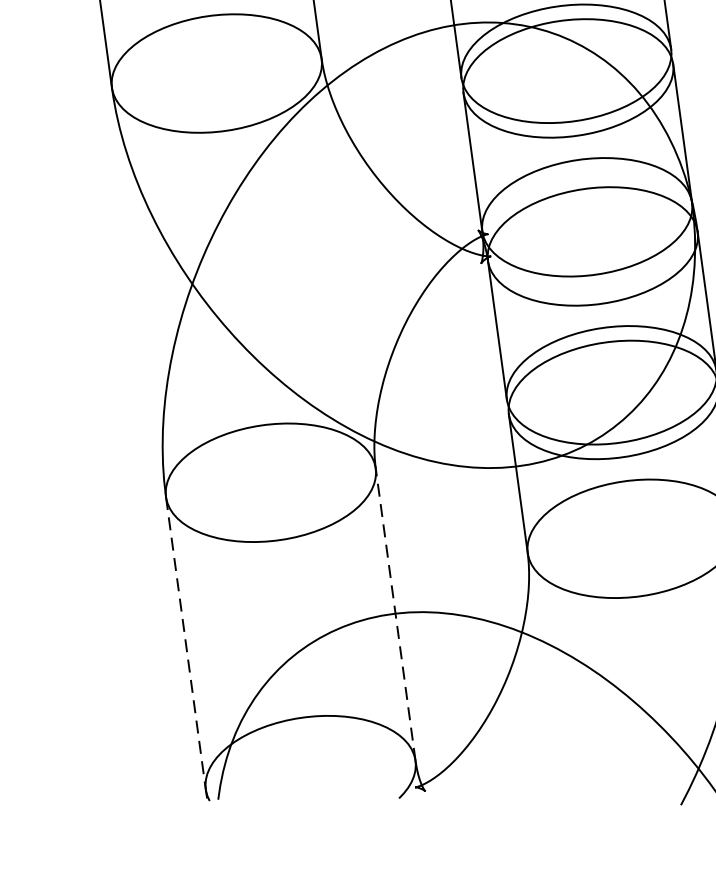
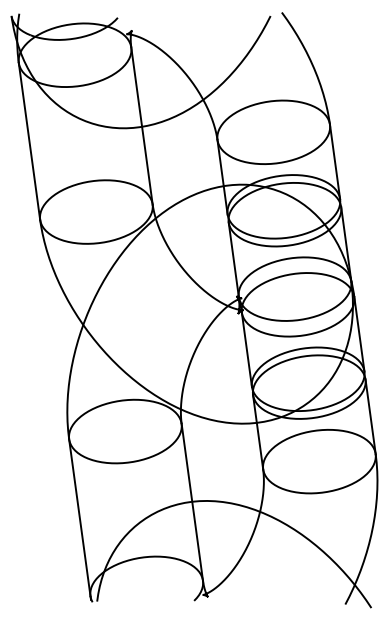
line: (395, 613) -> (192, 501), dashed -> solid
line: (185, 644) -> (79, 518), dashed -> solid

